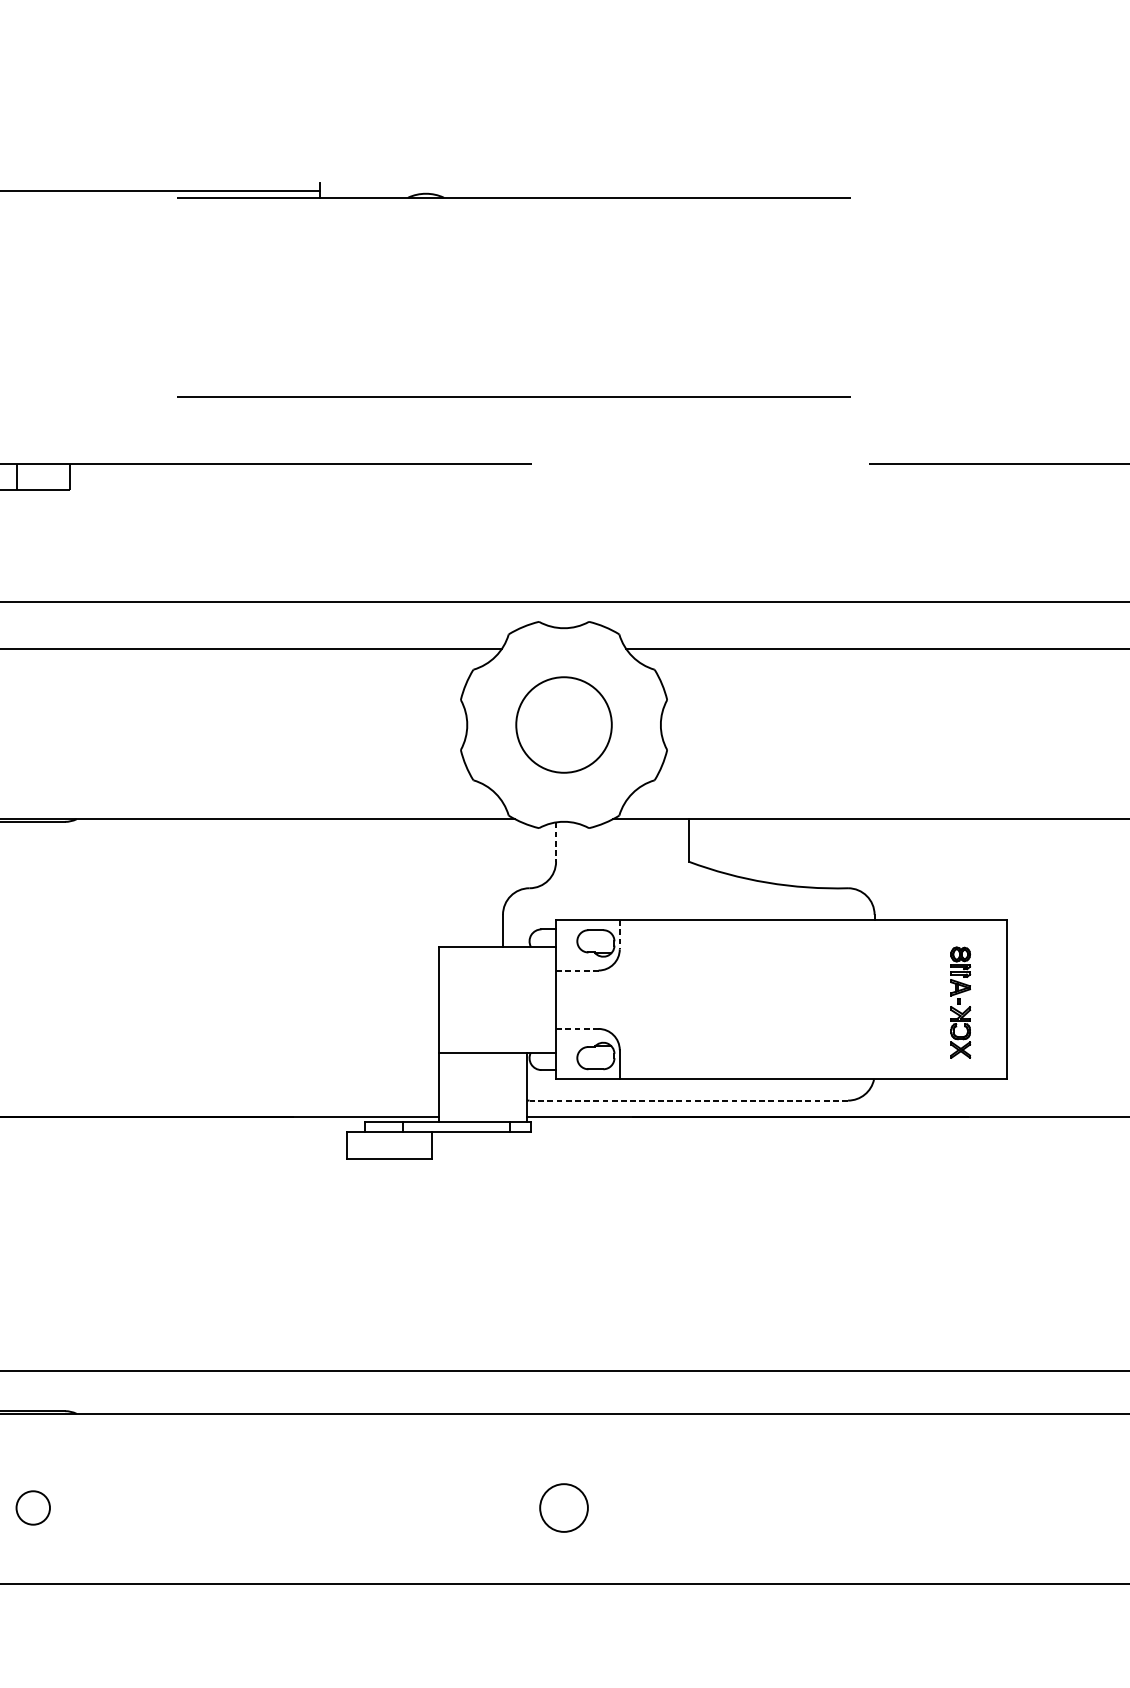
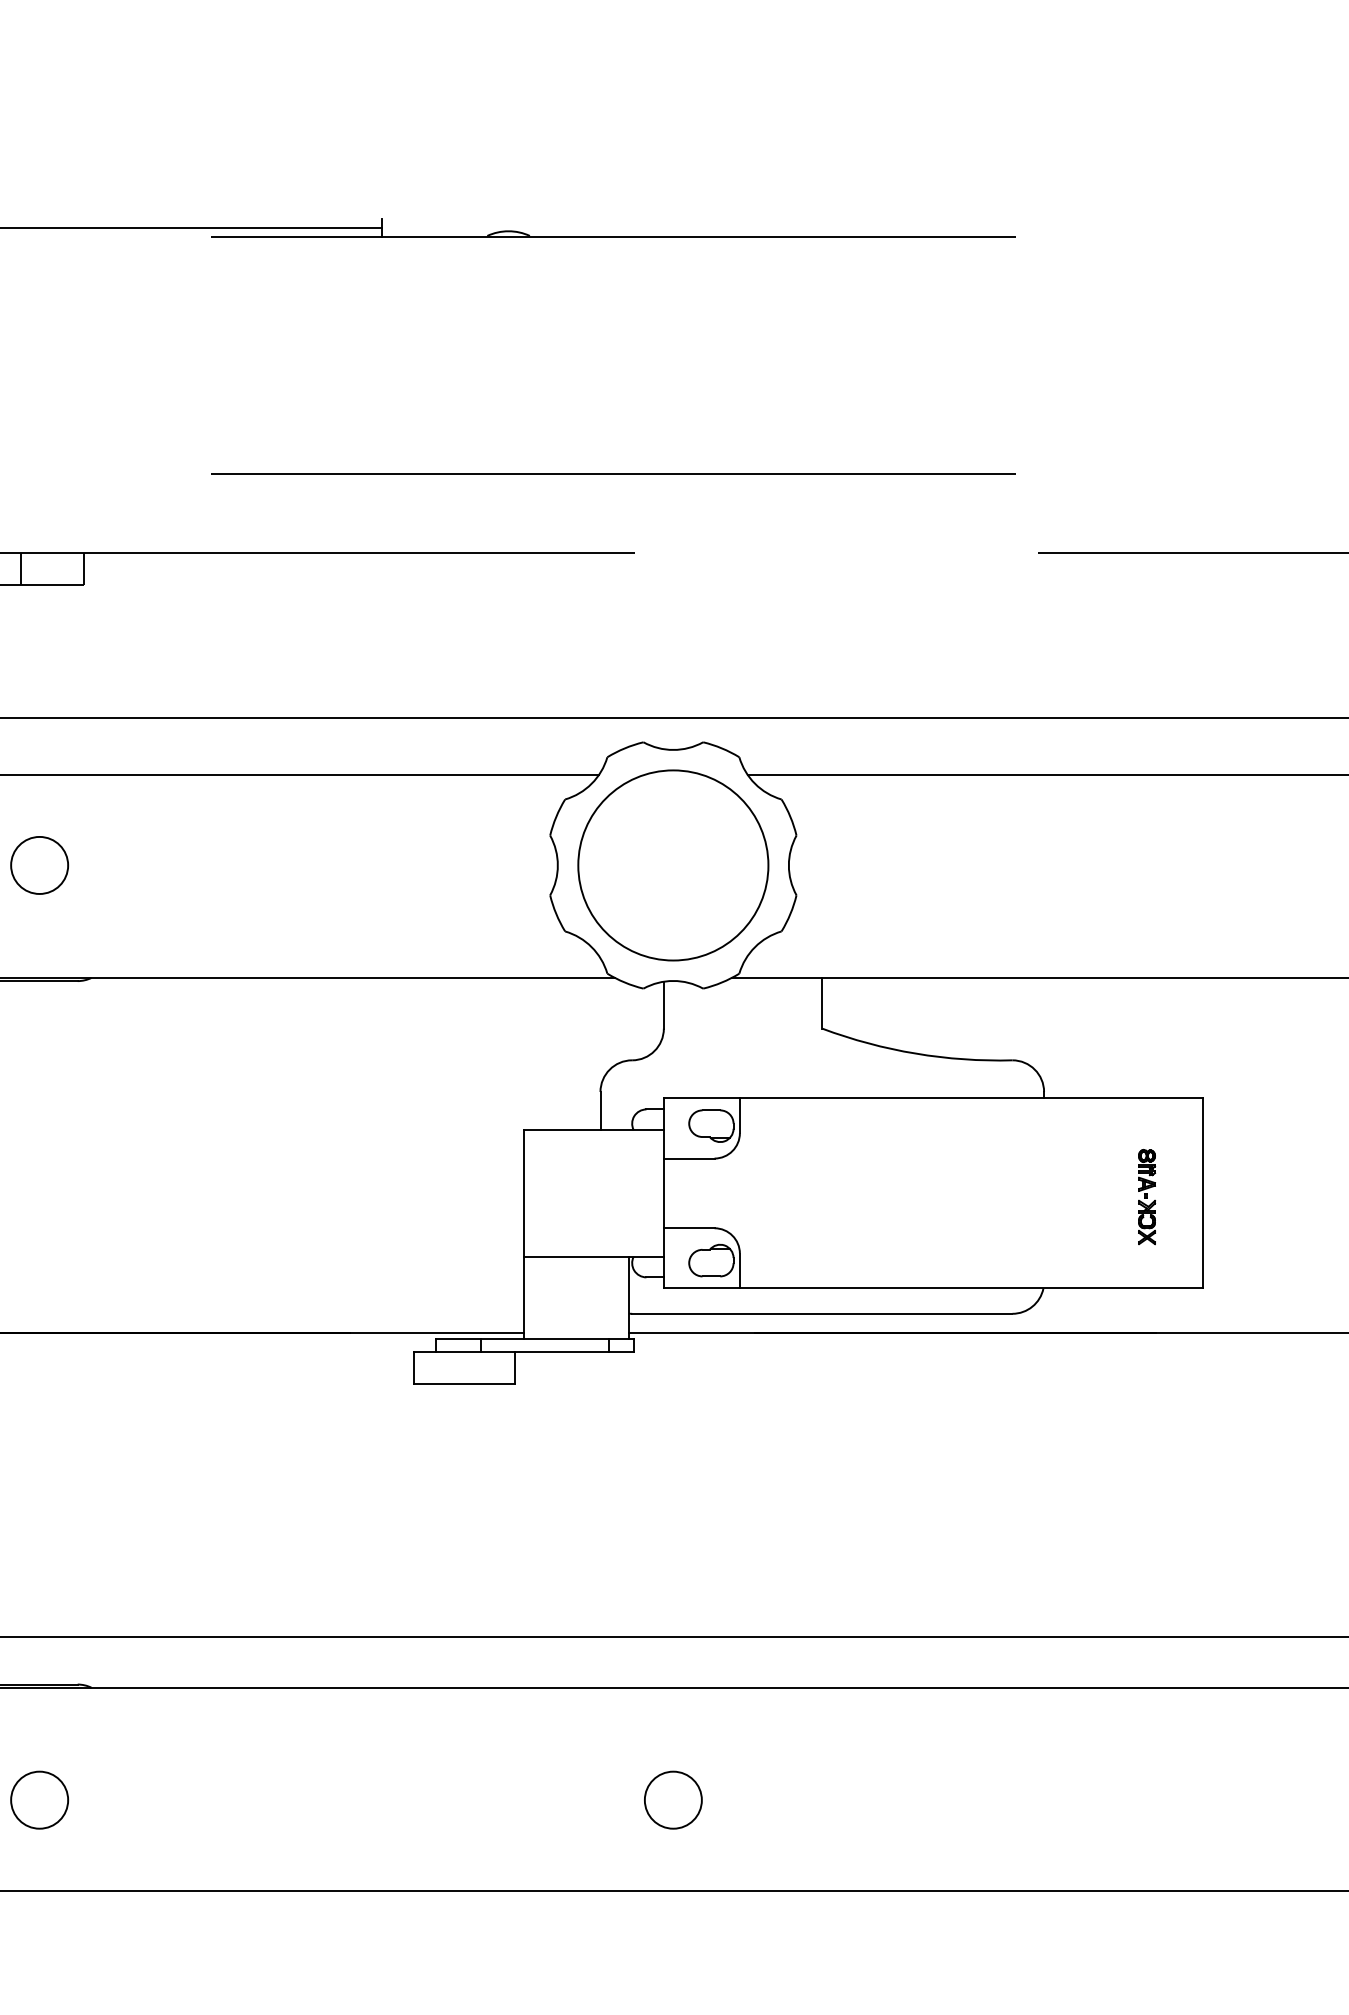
circle: (33, 725) -> (39, 865), added
circle: (564, 725) -> (673, 865), size x1.67
line: (555, 842) -> (663, 1005), dashed -> solid
line: (619, 935) -> (739, 1116), dashed -> solid
line: (577, 970) -> (689, 1158), dashed -> solid
part: (961, 1003) -> (1147, 1197), size x0.71
line: (577, 1029) -> (689, 1228), dashed -> solid
line: (688, 1100) -> (821, 1313), dashed -> solid
circle: (33, 1507) -> (39, 1799), size x1.43

